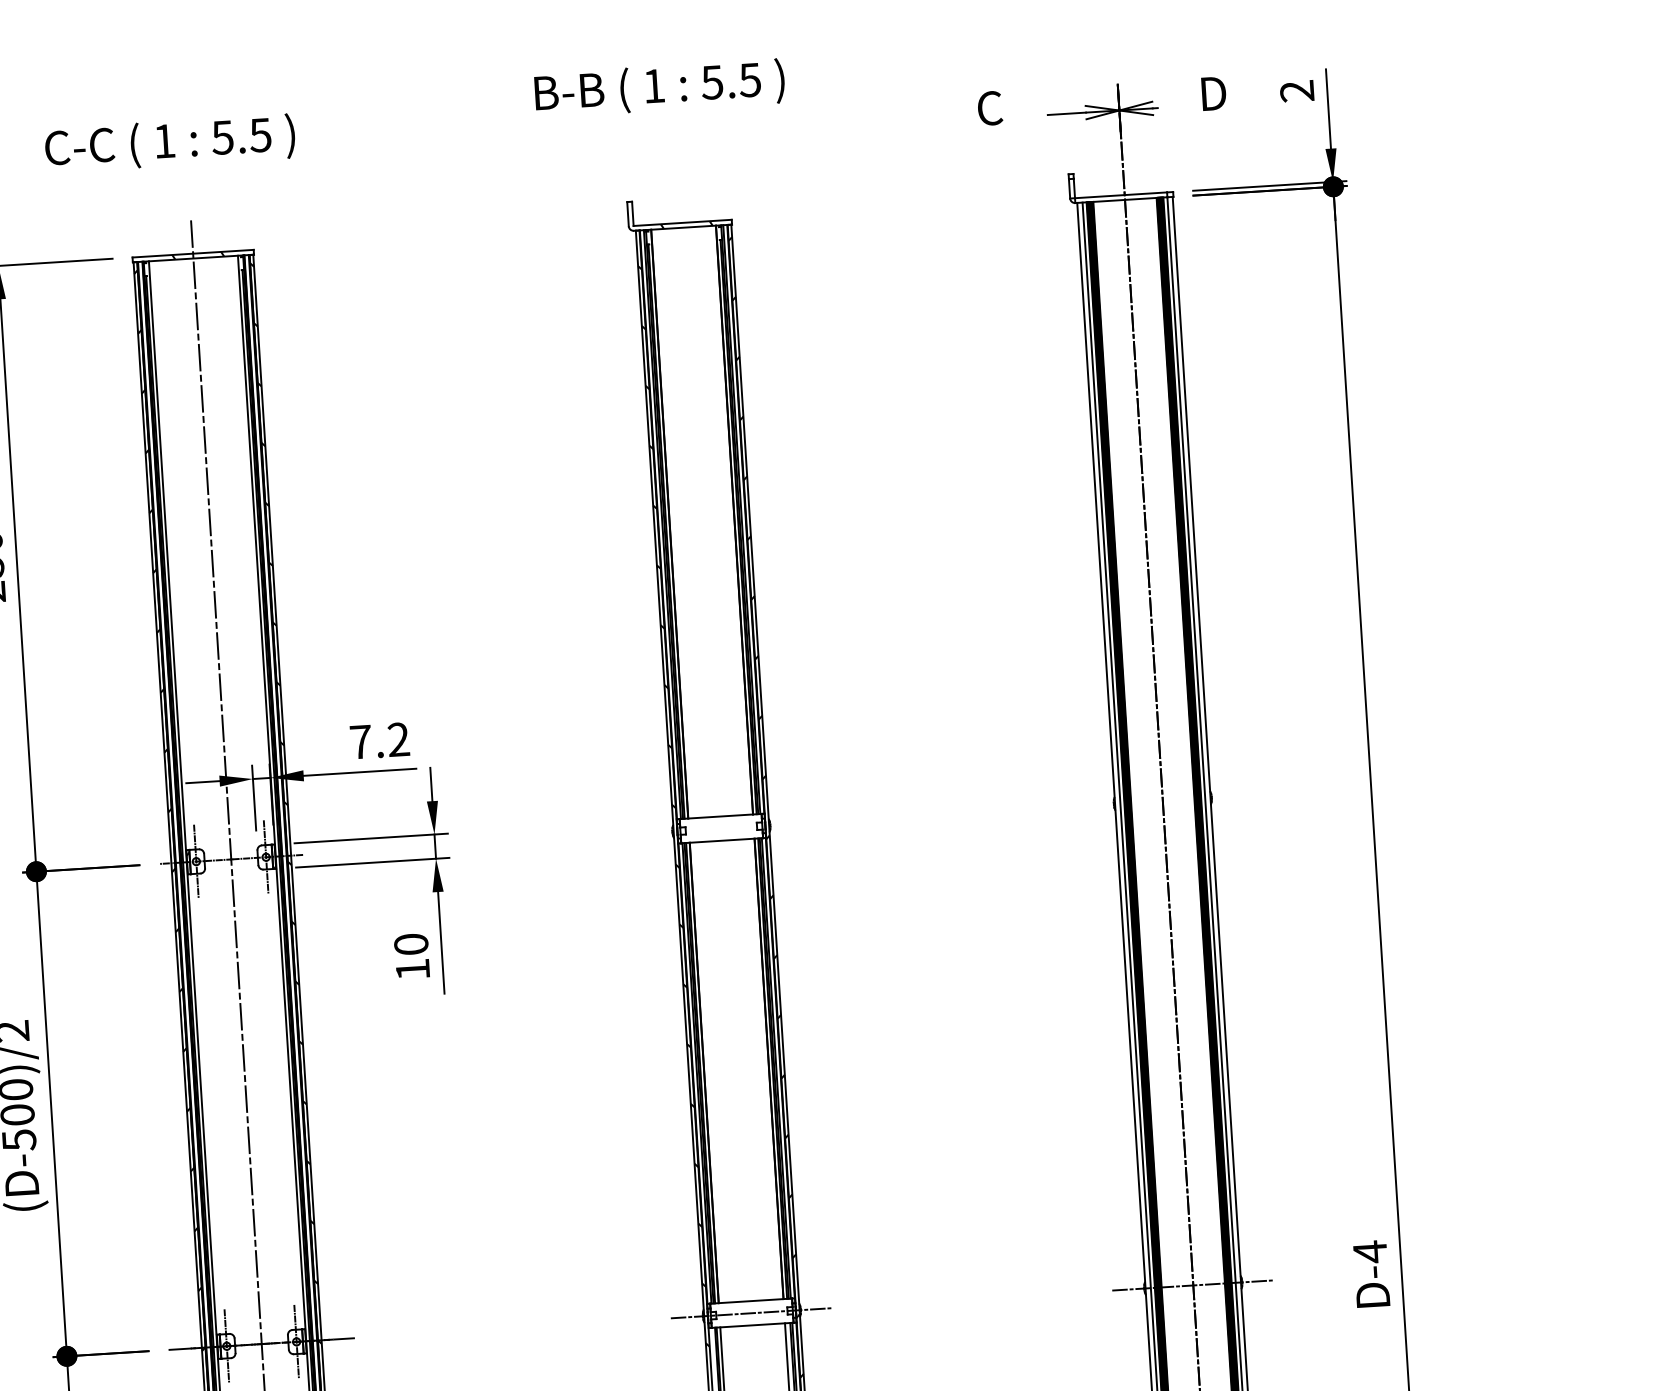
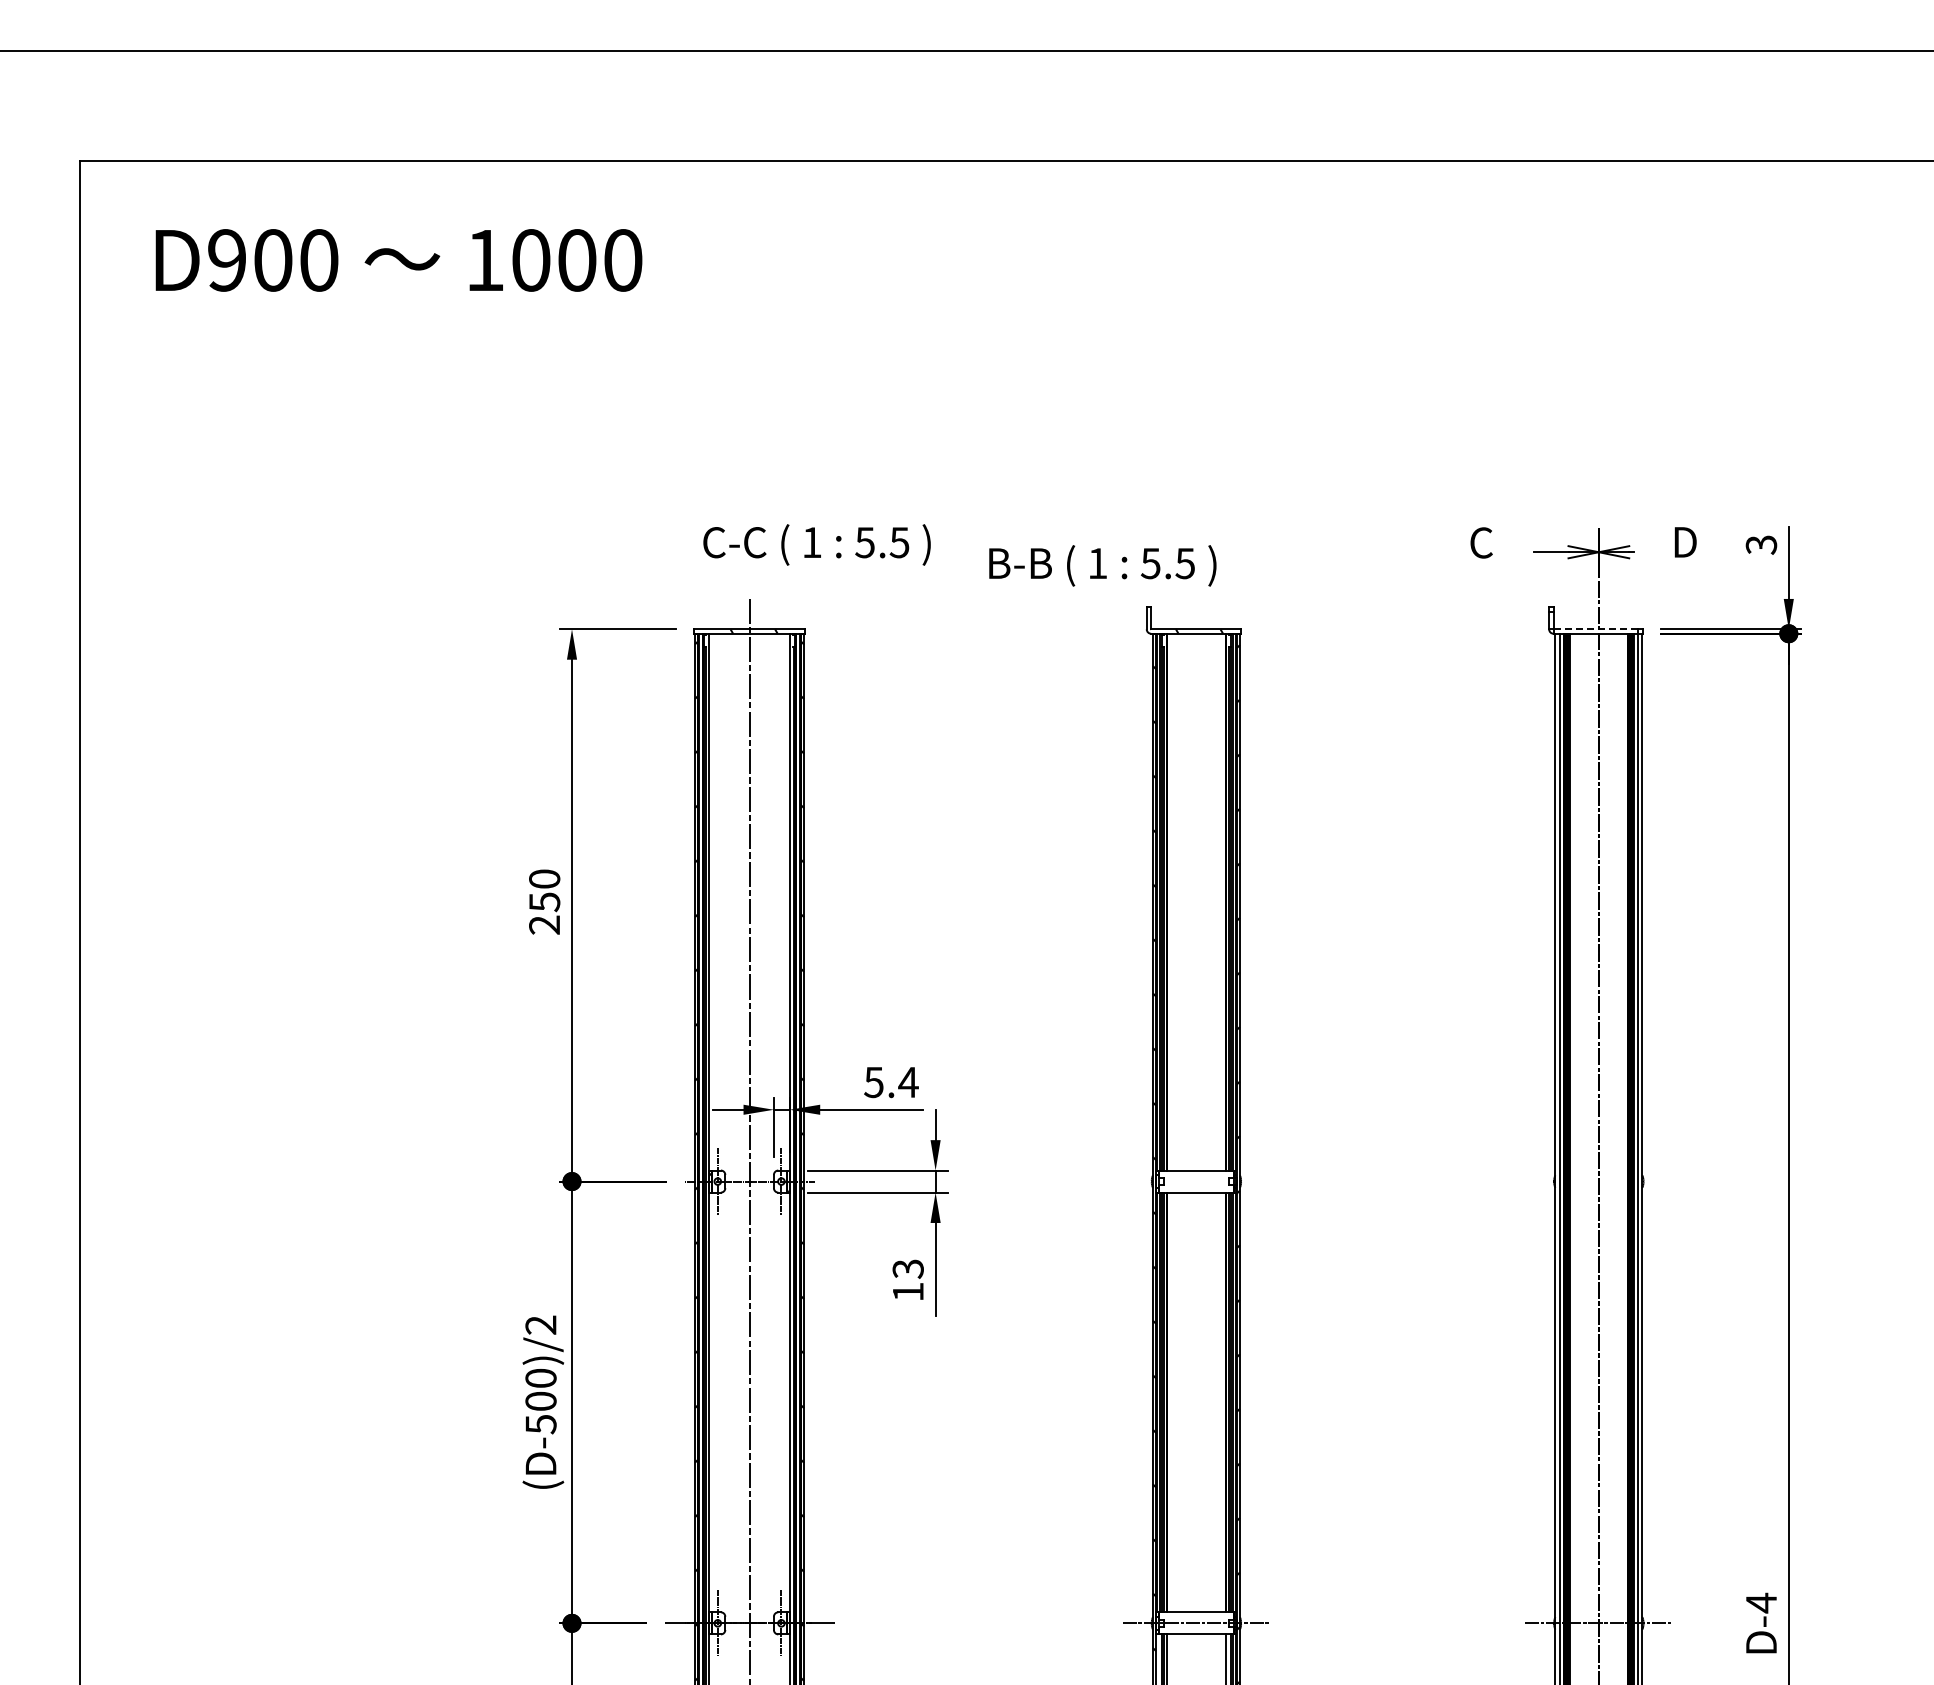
text: (659, 87) -> (1102, 565), moved
text: (1297, 90) -> (1761, 544), 2 -> 3
text: (169, 143) -> (816, 544), moved
line: (1121, 195) -> (1595, 629), solid -> dashed
text: (380, 740) -> (891, 1082), 7.2 -> 5.4
text: (410, 943) -> (907, 1268), 10 -> 13

